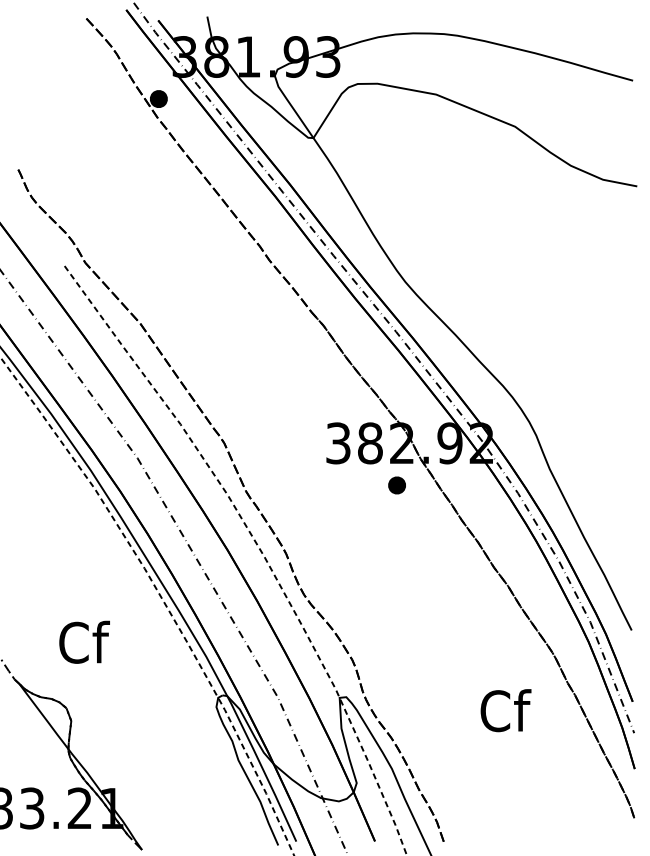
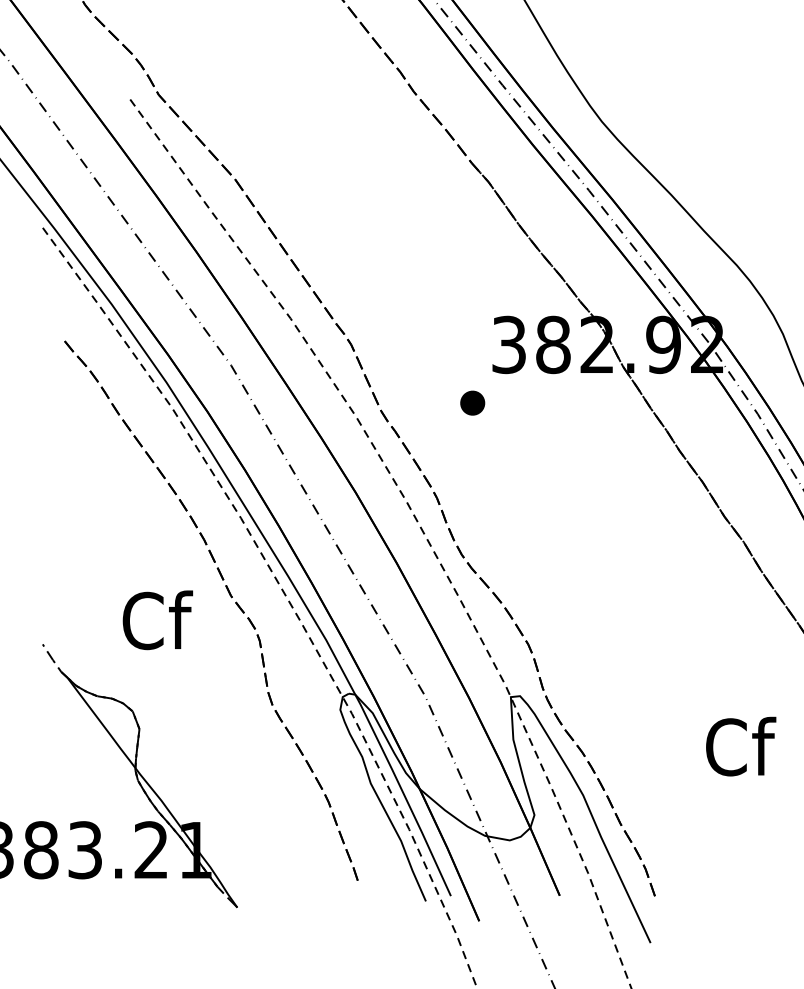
part: (396, 485) -> (471, 403), moved
part: (136, 625) -> (229, 596), added
text: (505, 710) -> (740, 746), moved

